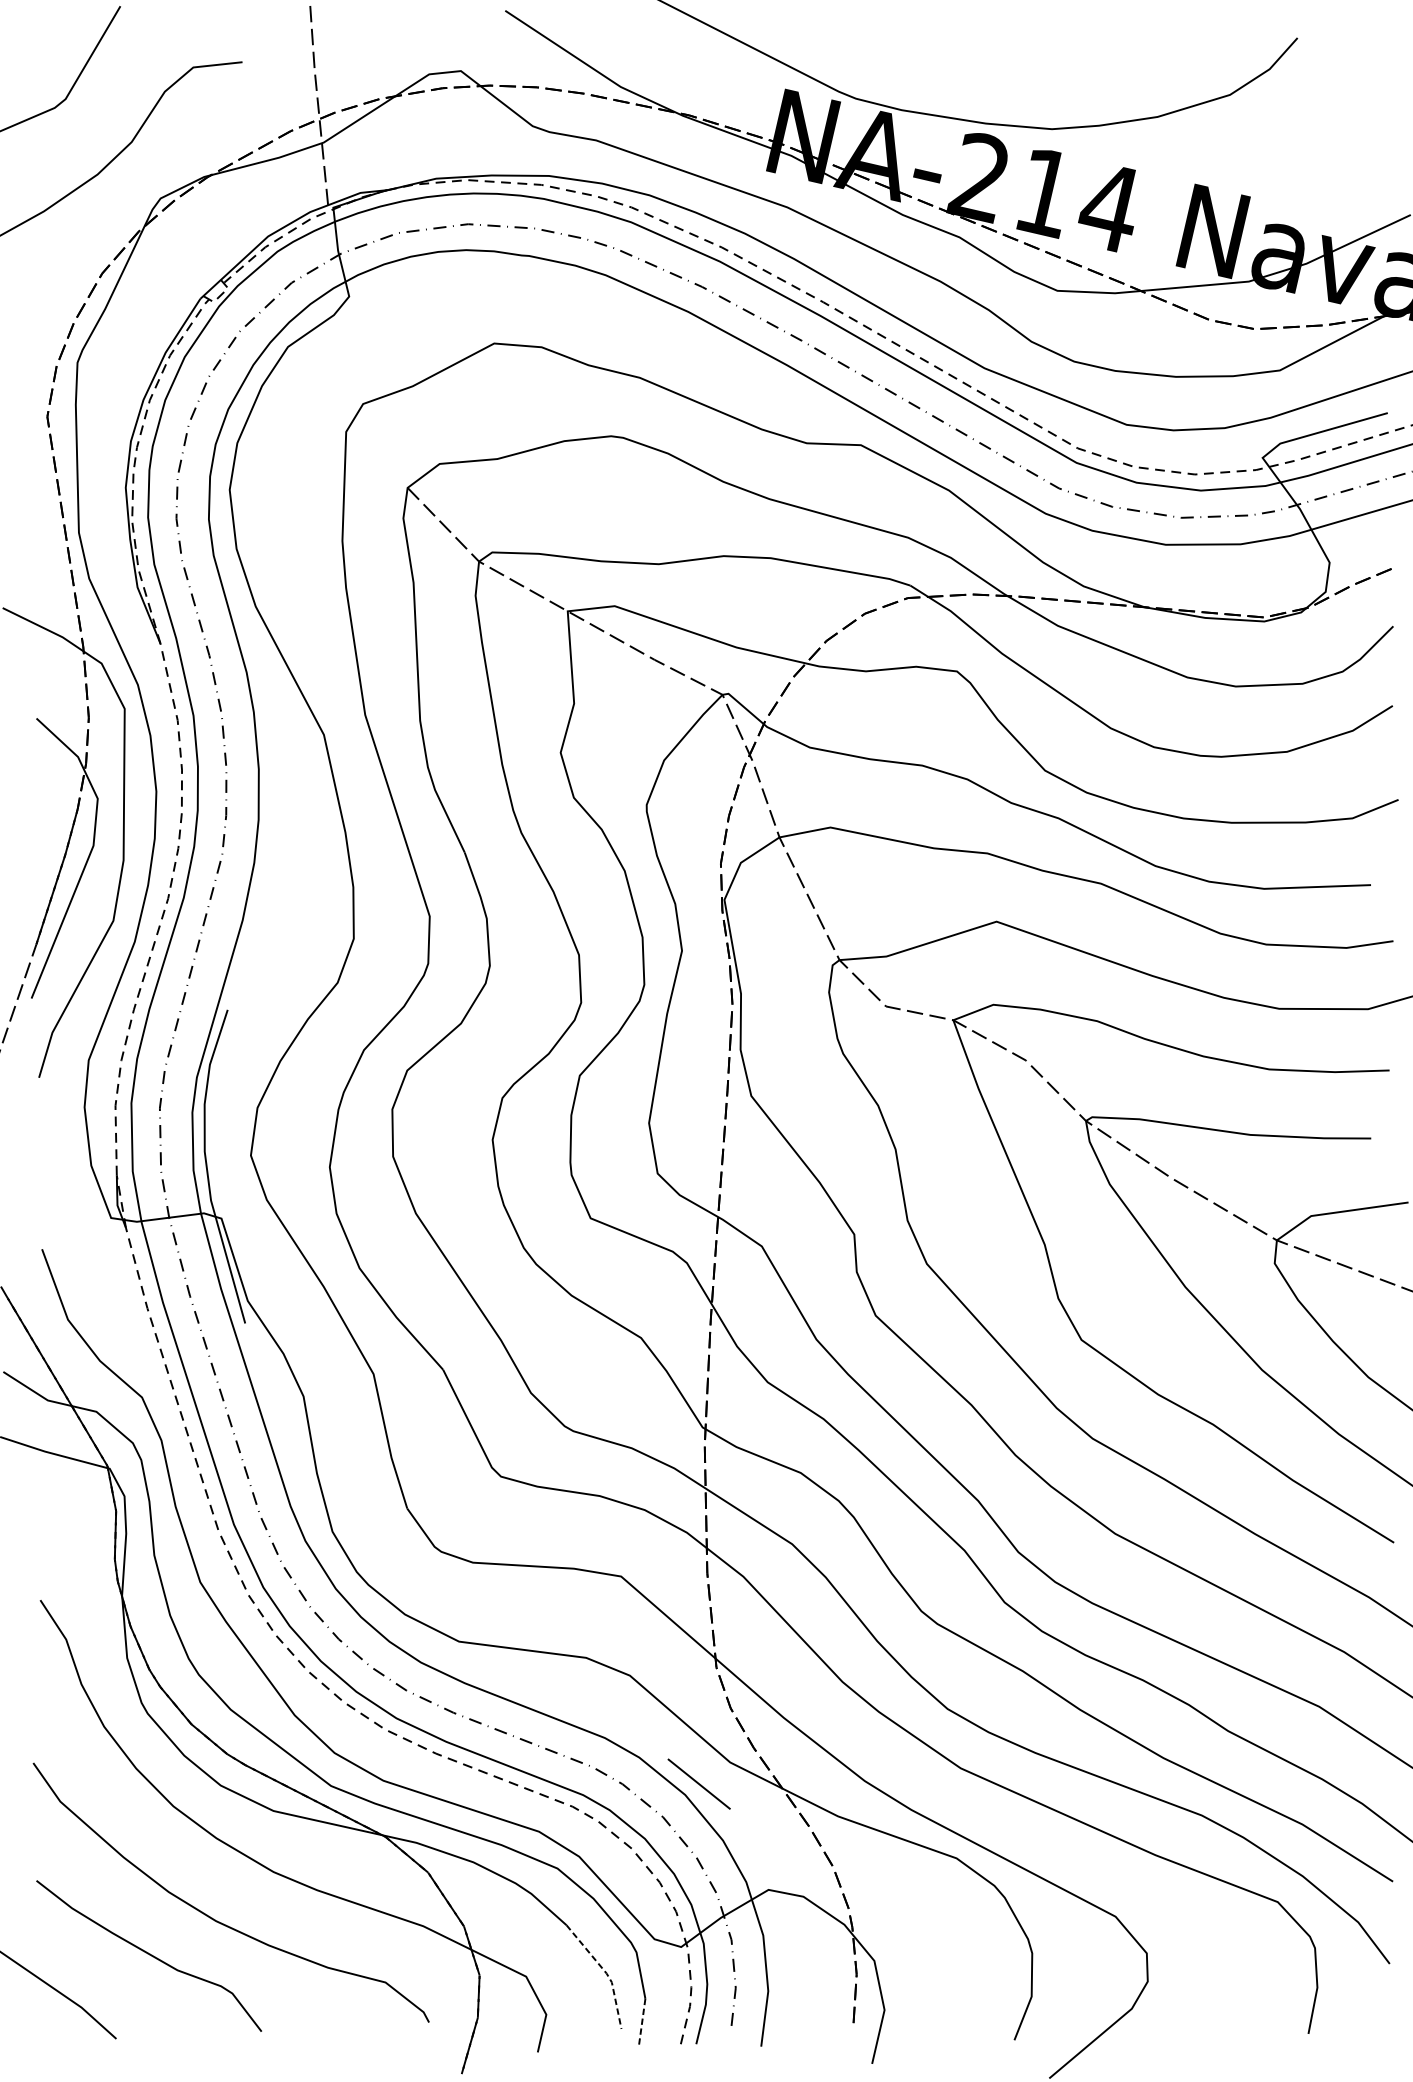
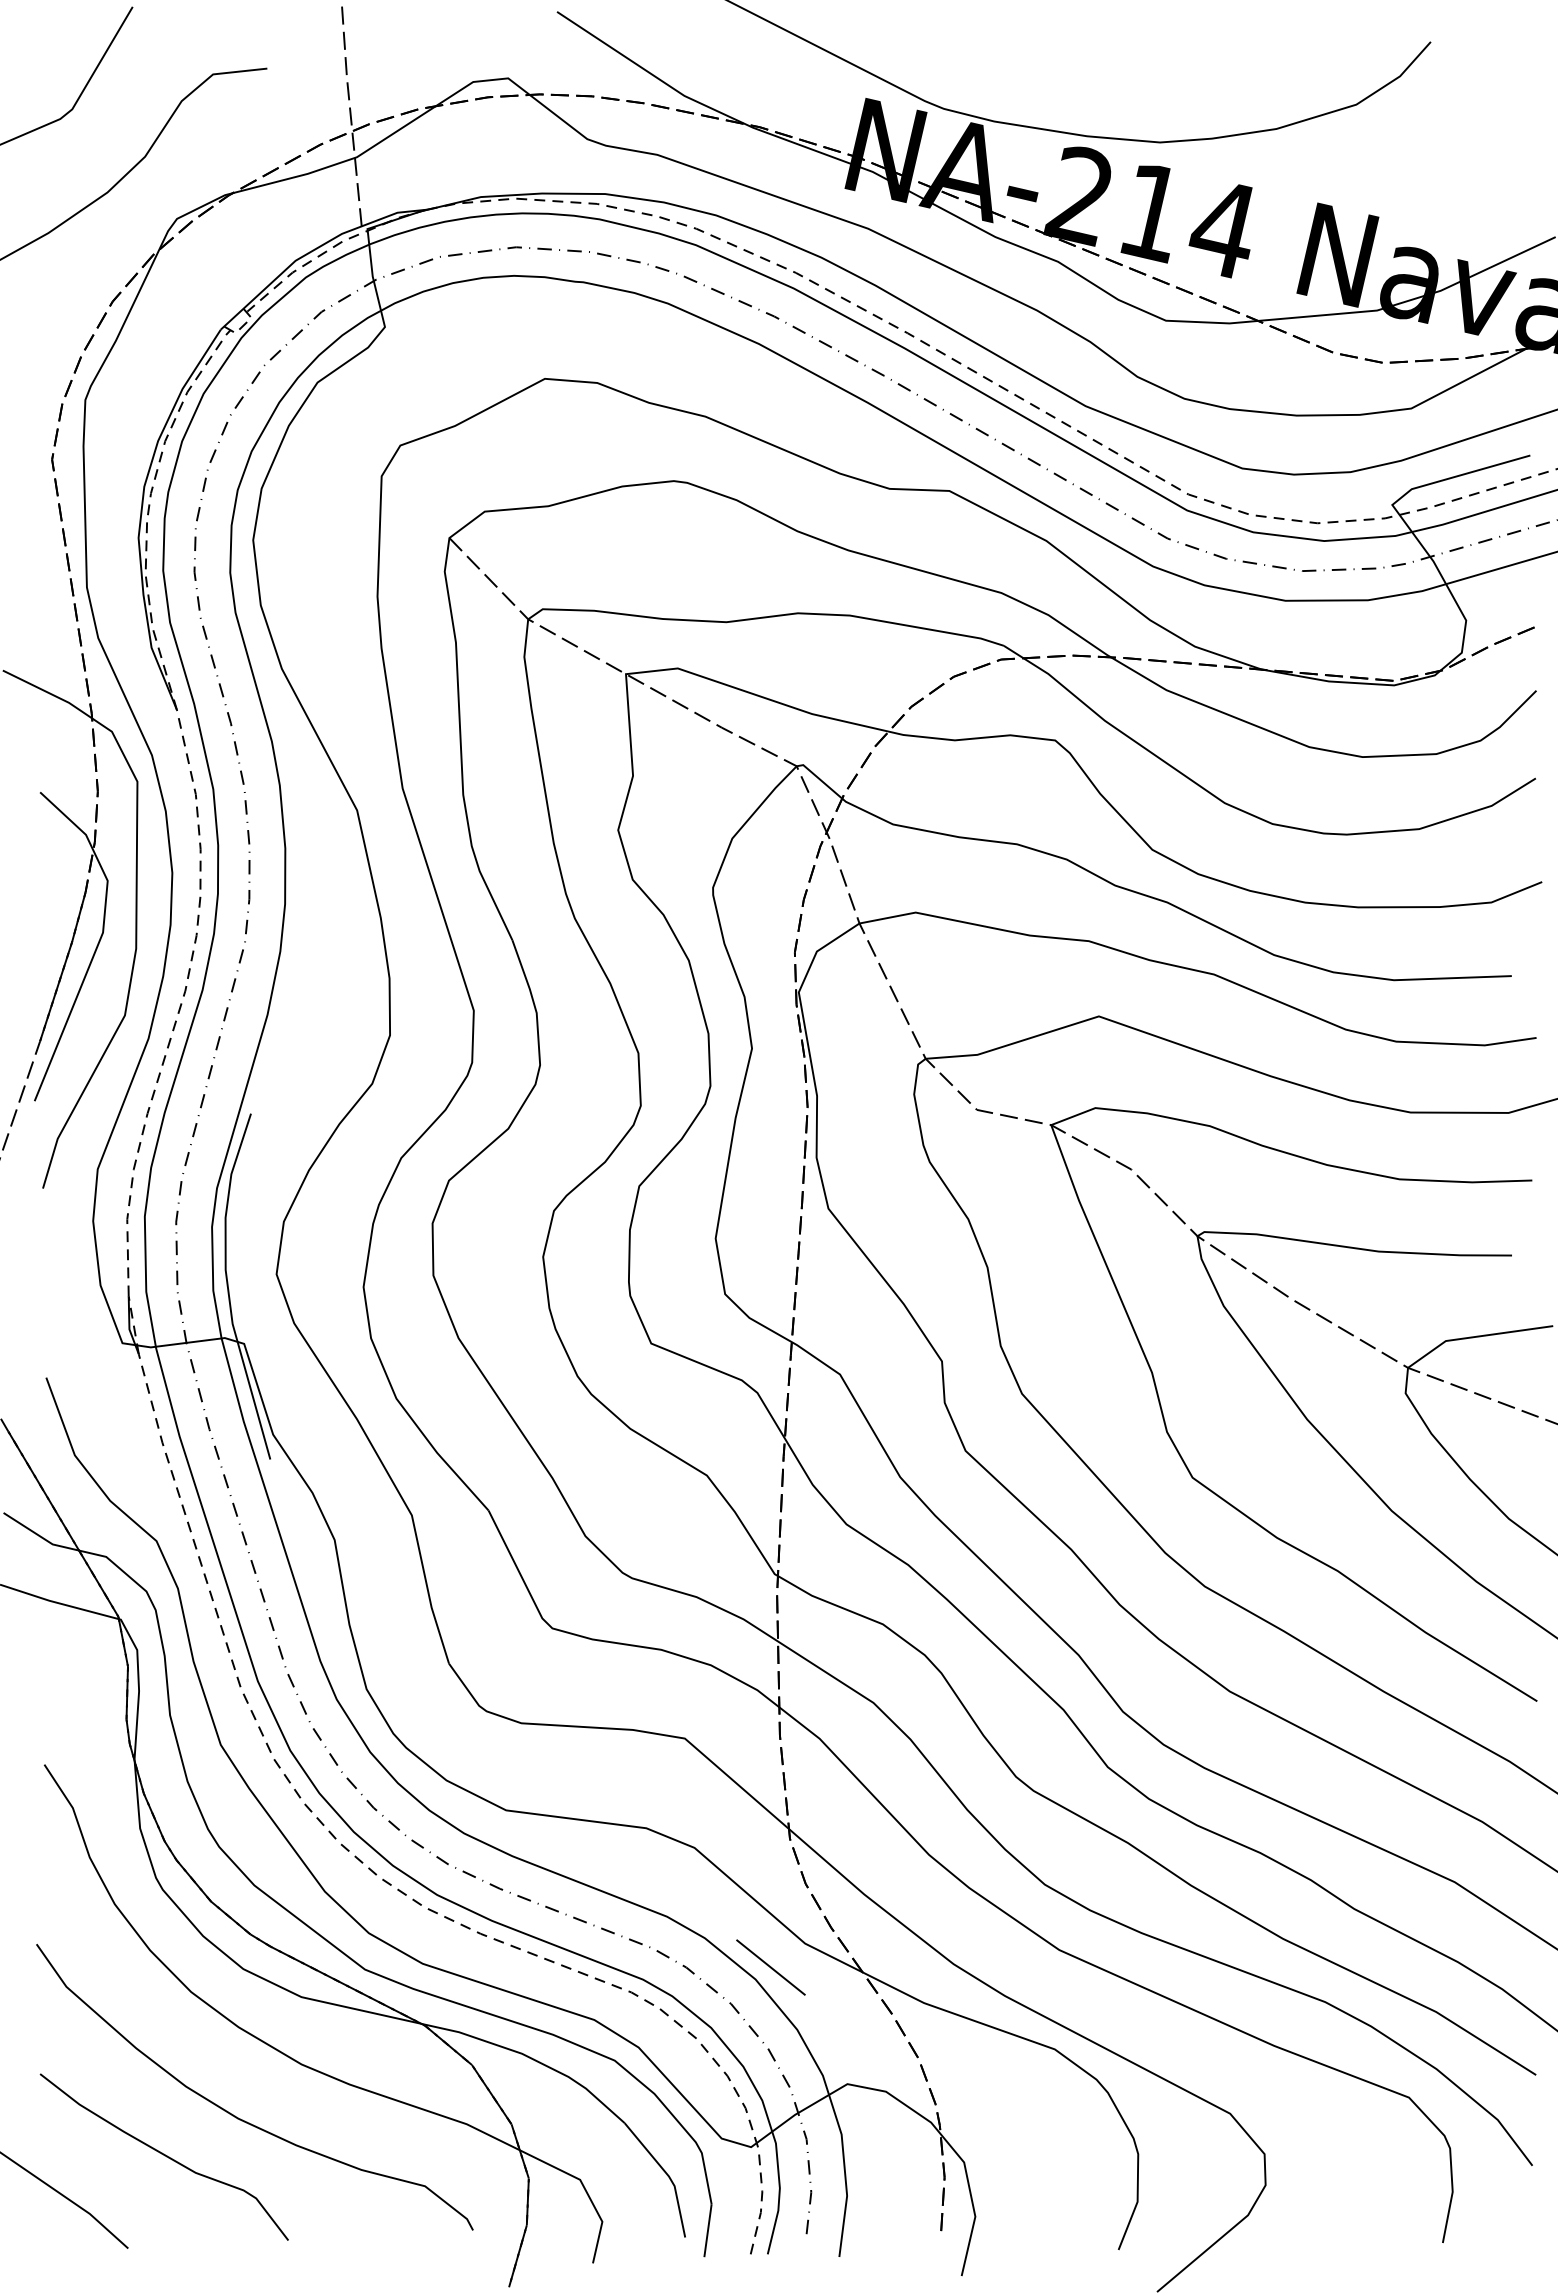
line: (606, 1972) -> (668, 2175), dashed -> solid
line: (641, 2022) -> (707, 2230), dashed -> solid

